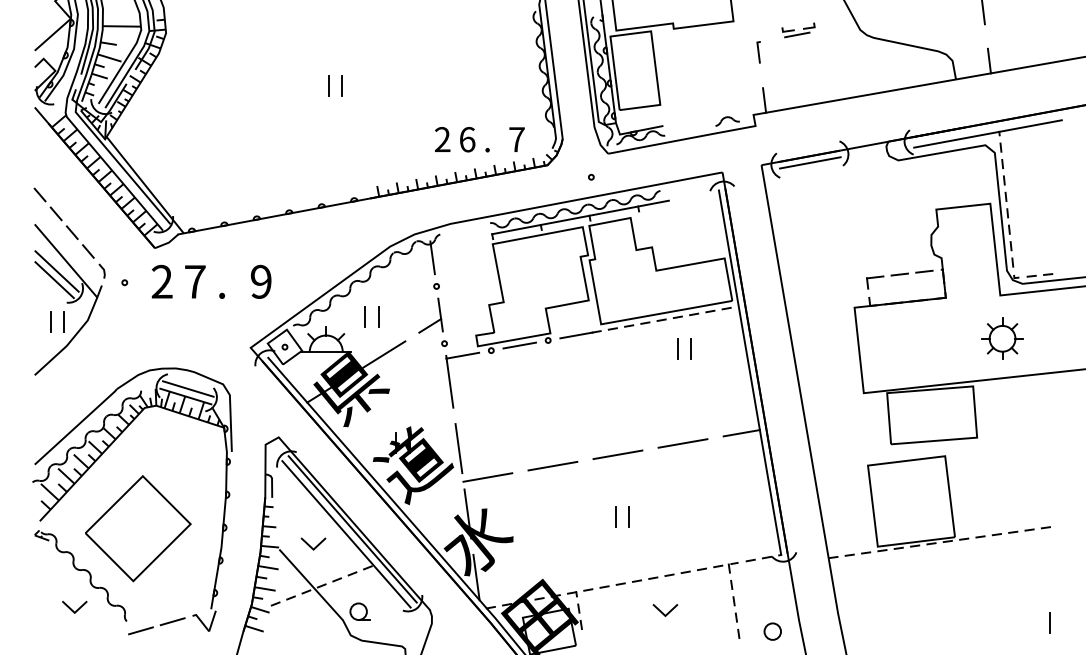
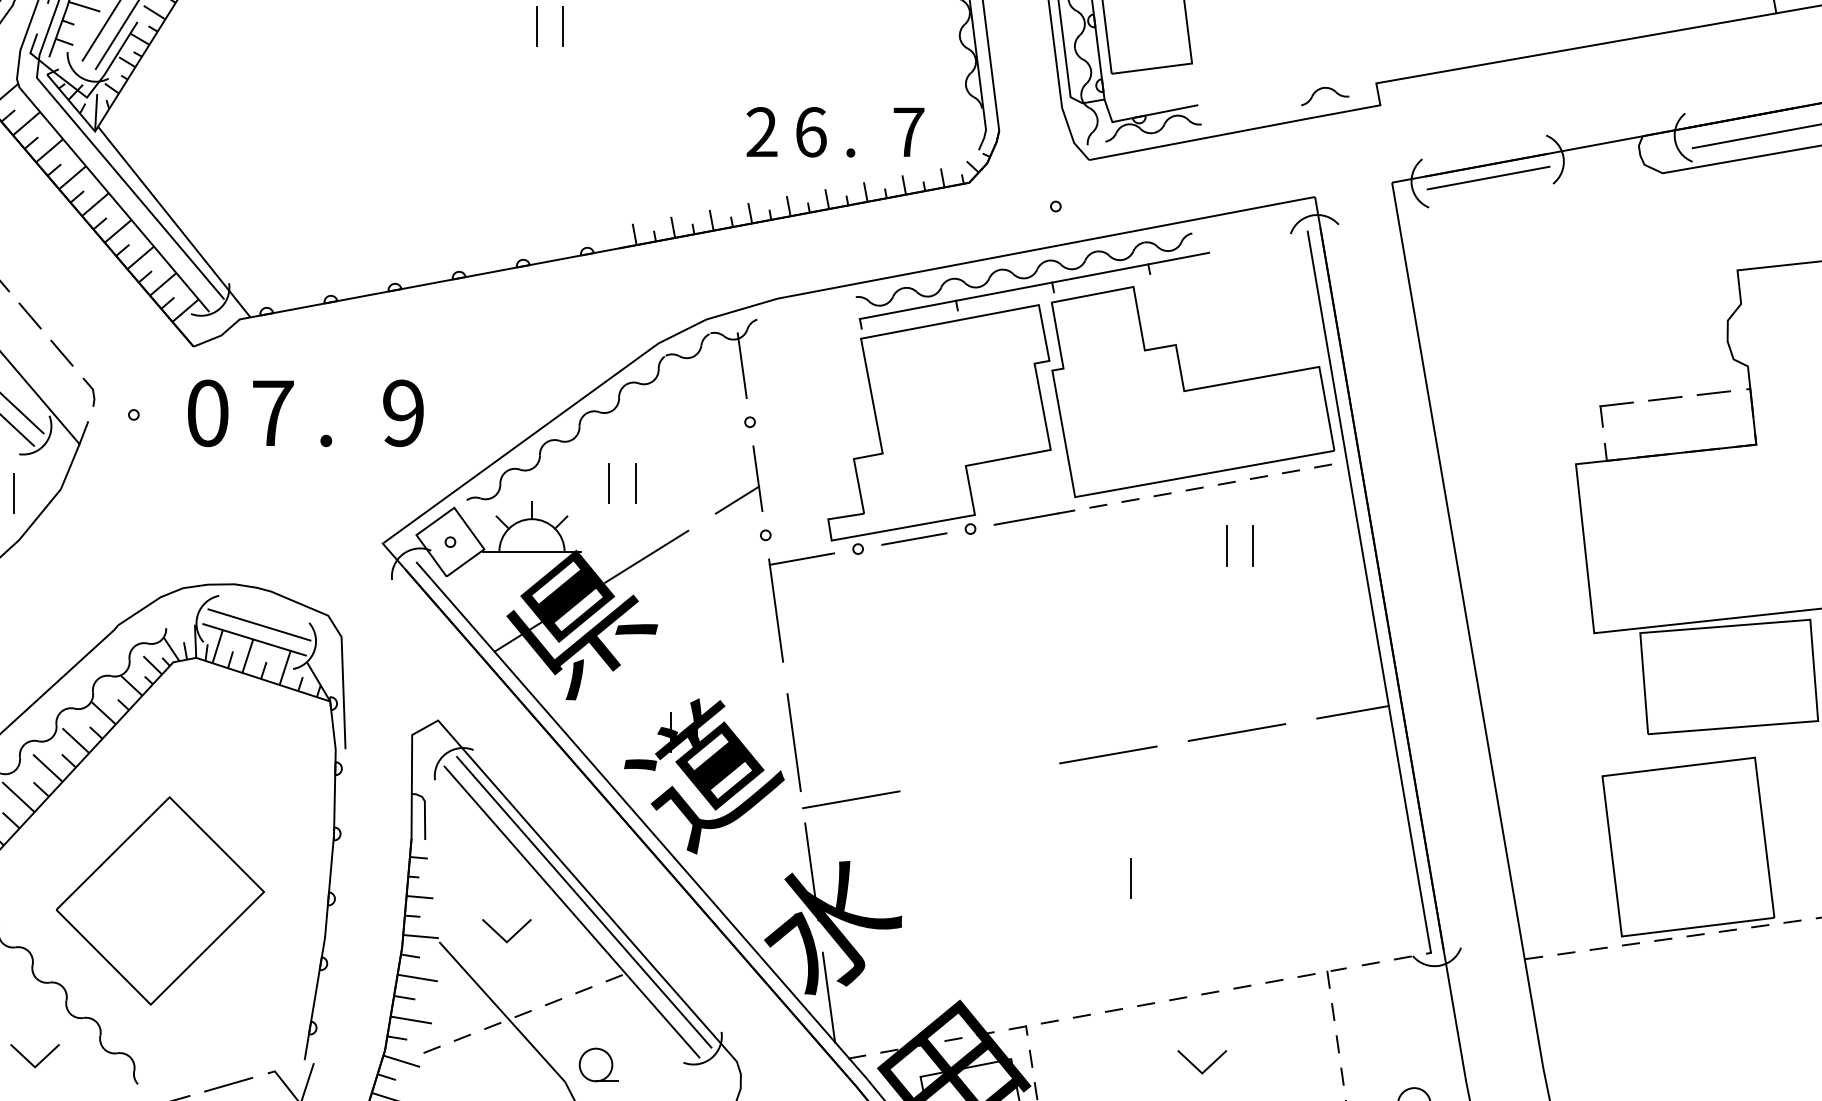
line: (764, 100) -> (1397, 54), removed
text: (161, 281) -> (206, 412), 2 -> 0
line: (552, 466) -> (979, 778), removed
line: (615, 516) -> (1103, 876), removed

